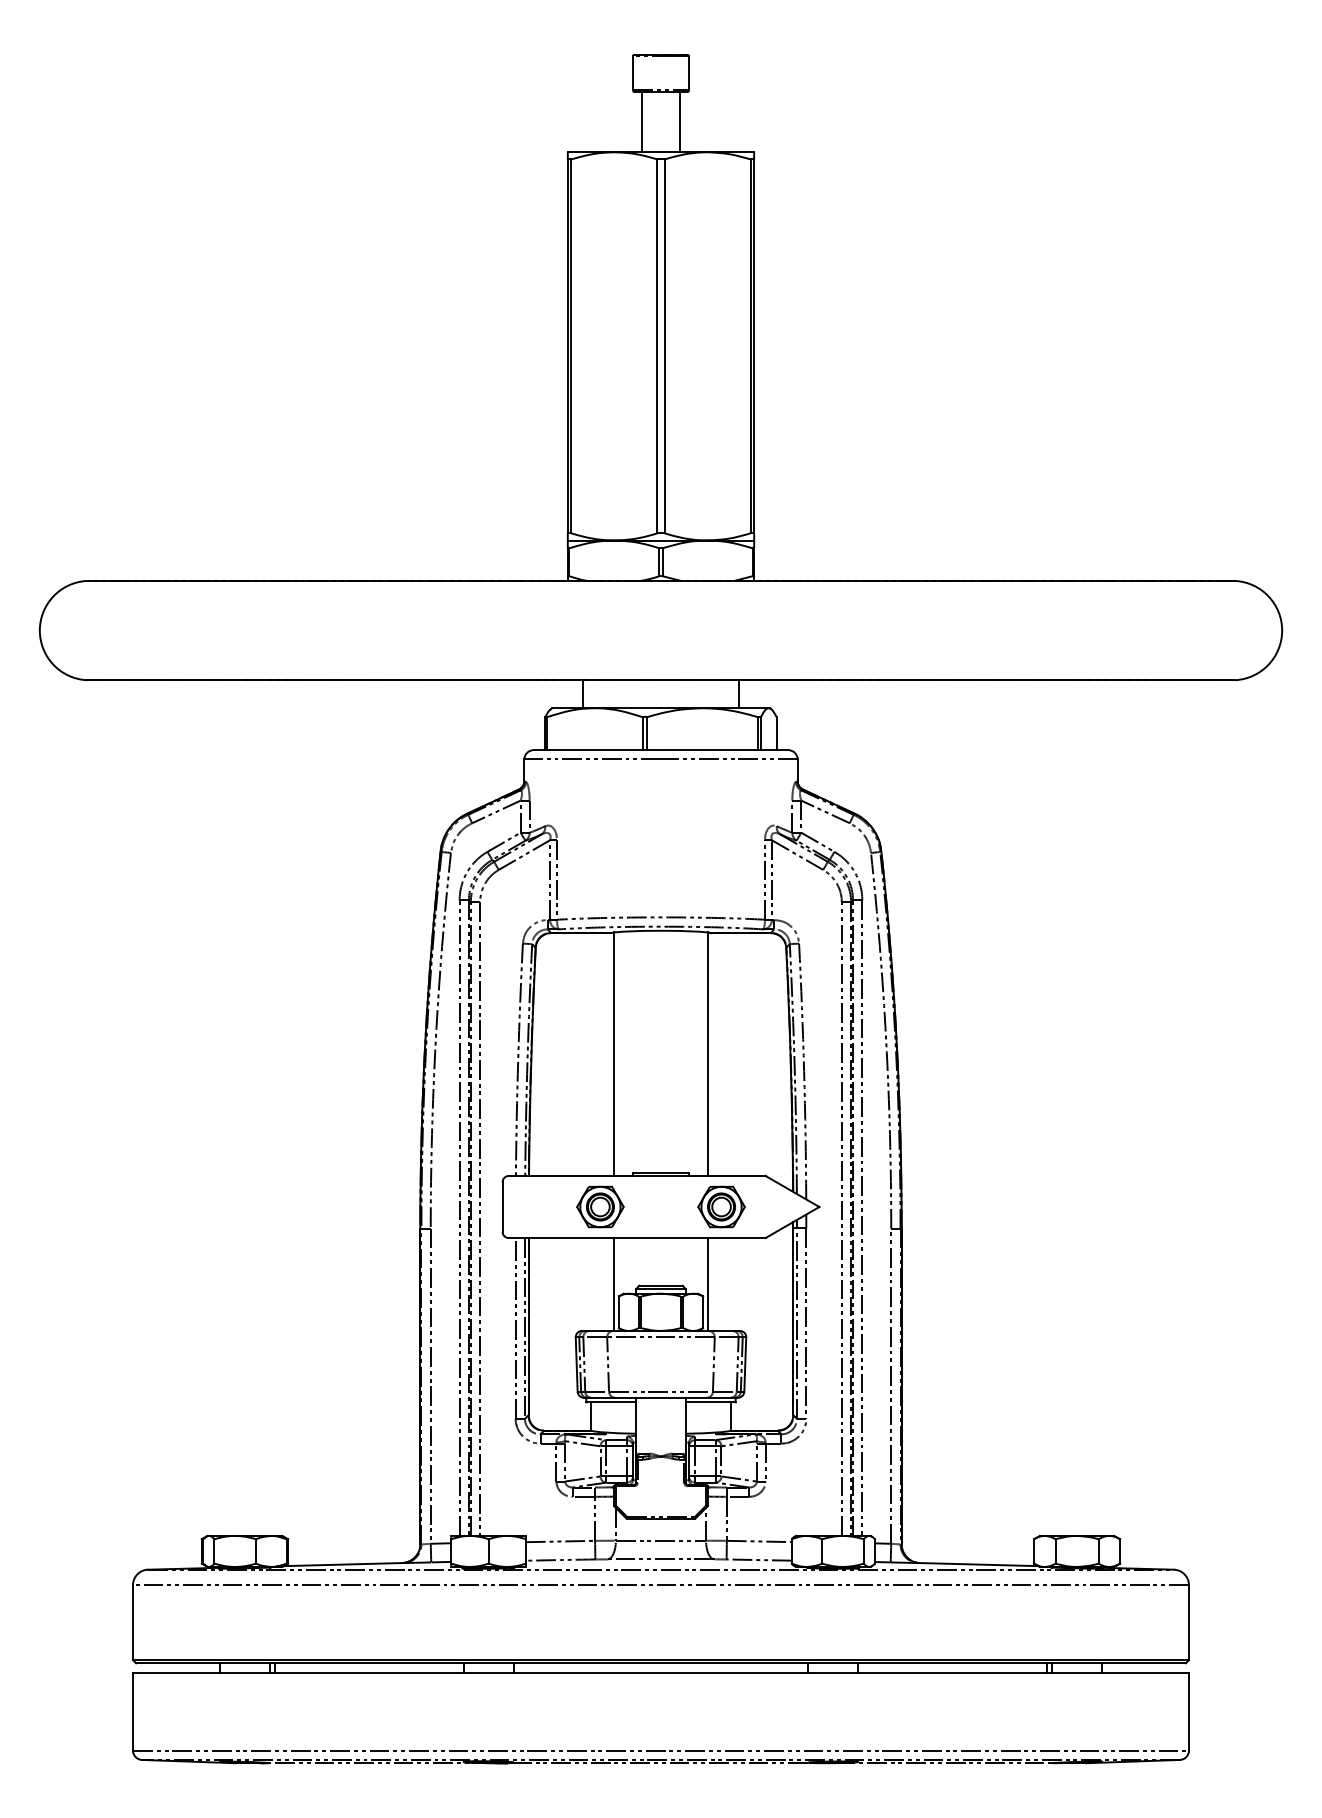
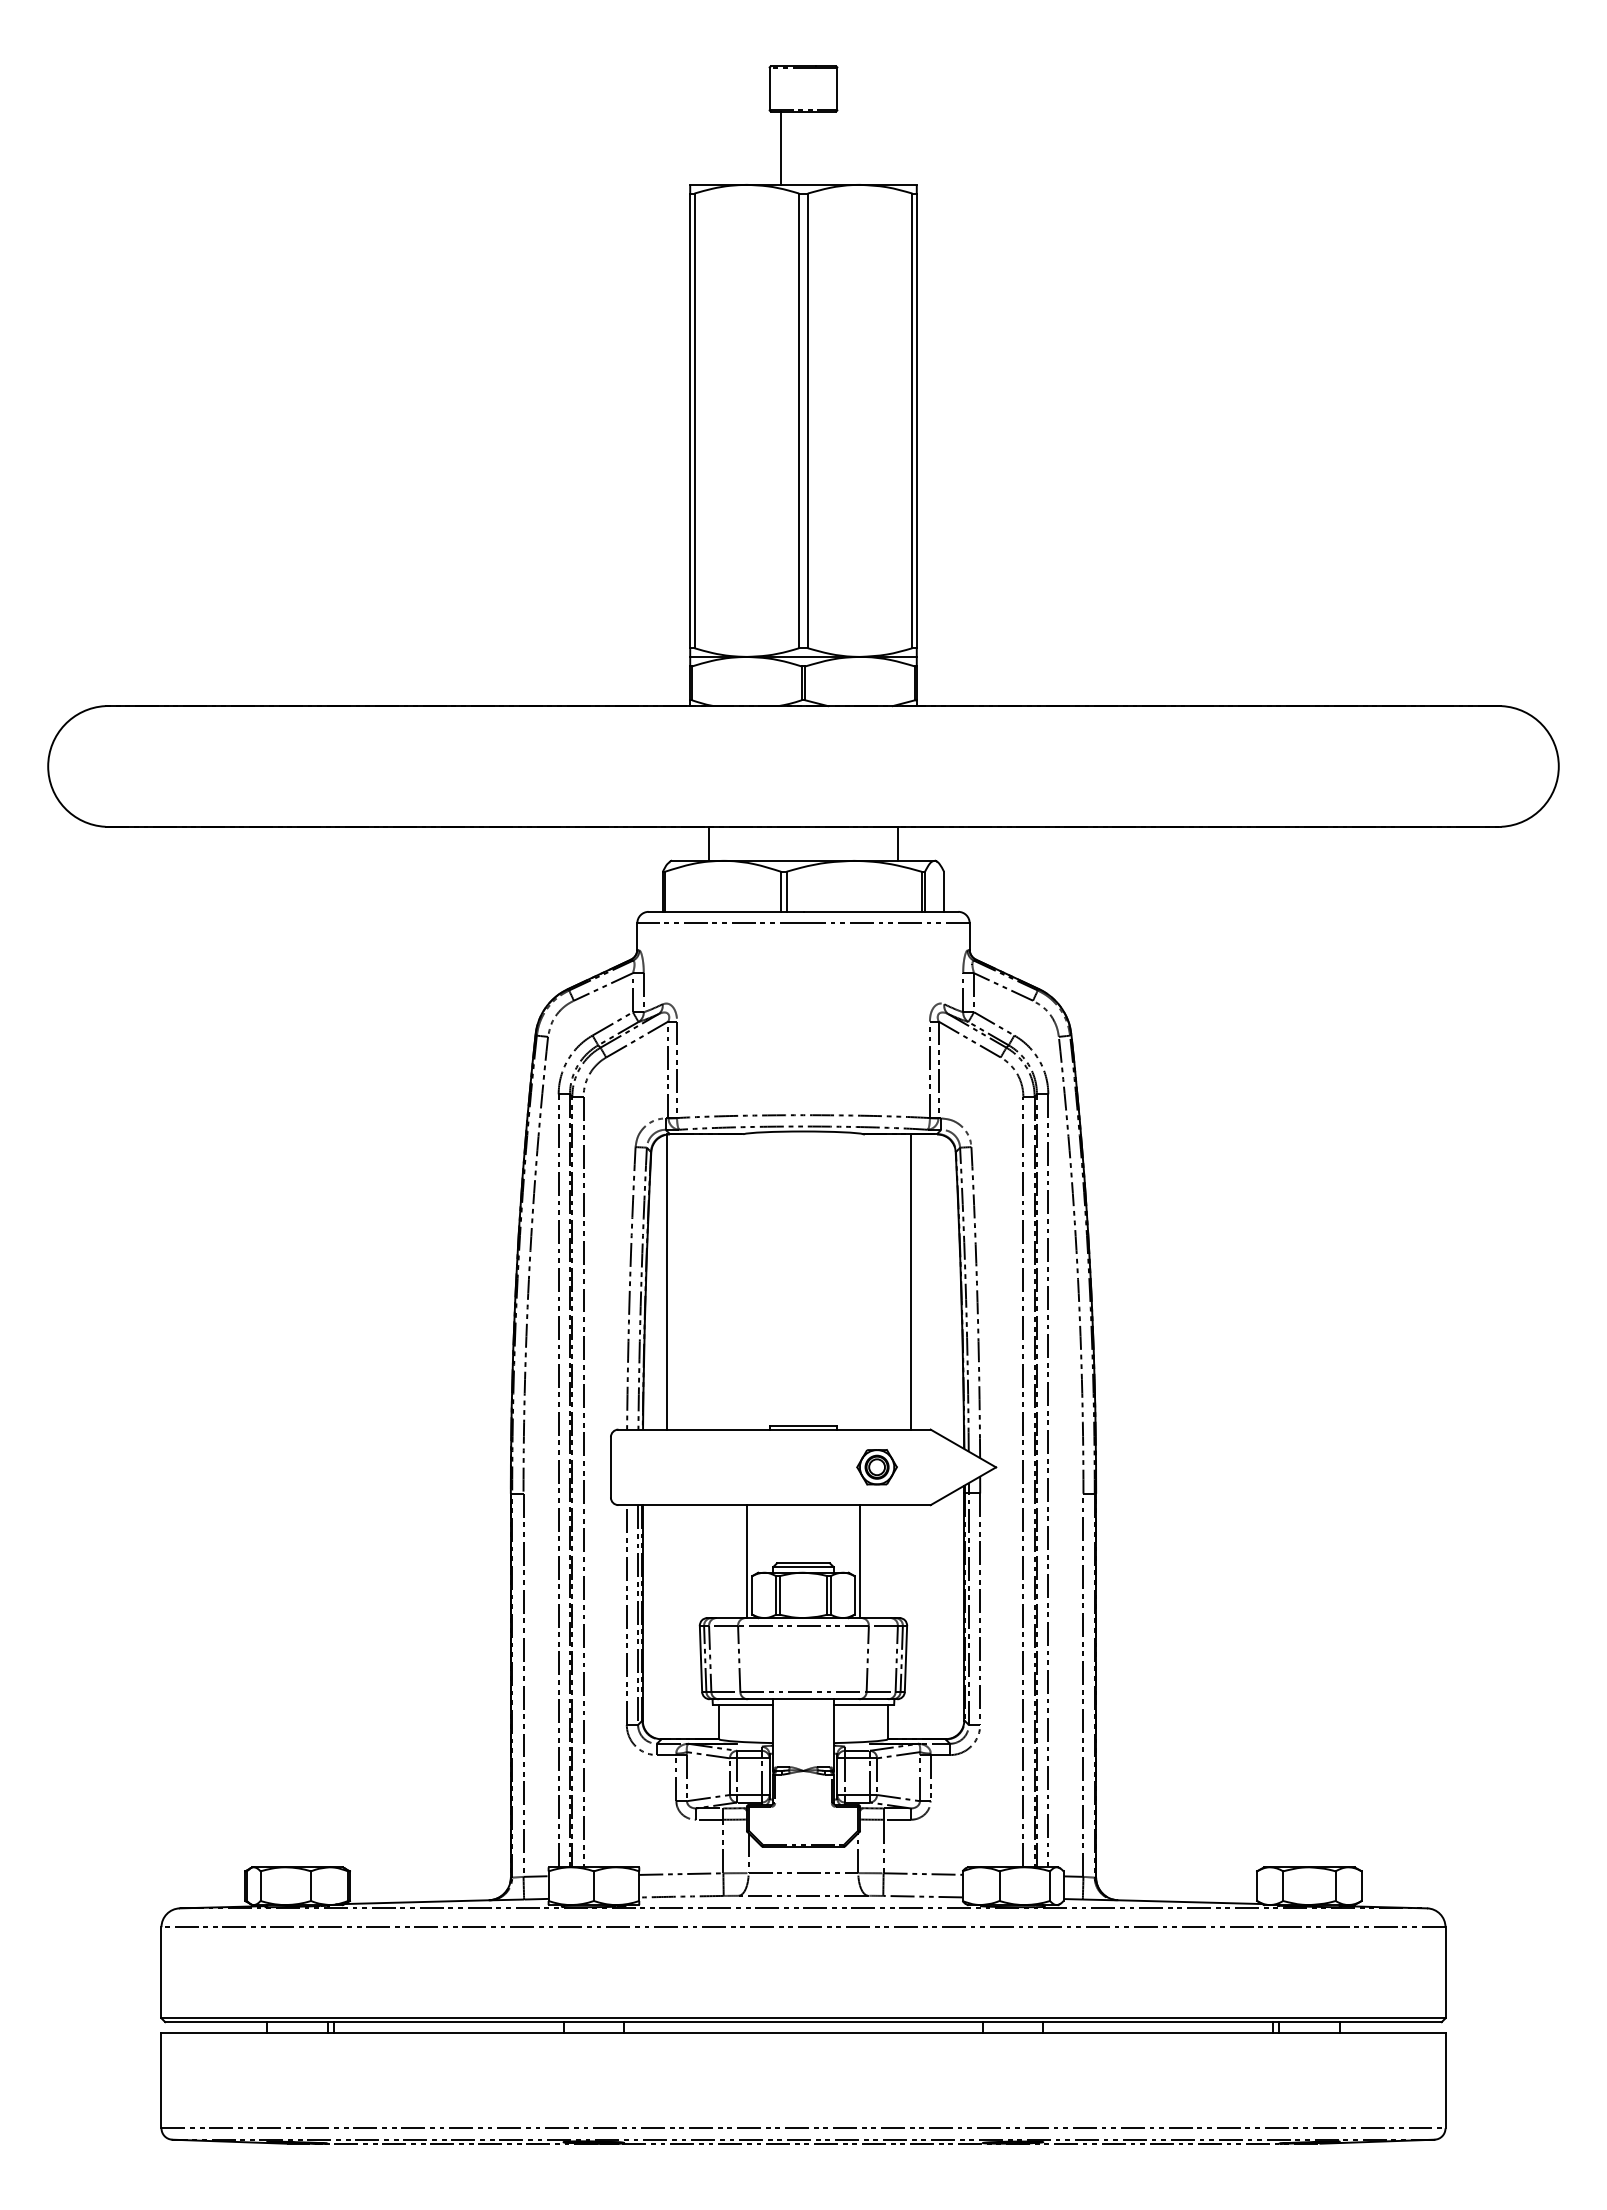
line: (679, 121) -> (826, 147), removed
line: (614, 1054) -> (666, 1281), moved
line: (707, 1054) -> (911, 1281), moved
part: (600, 1206) -> (729, 1466), removed
part: (721, 1206) -> (876, 1466), size x0.7

